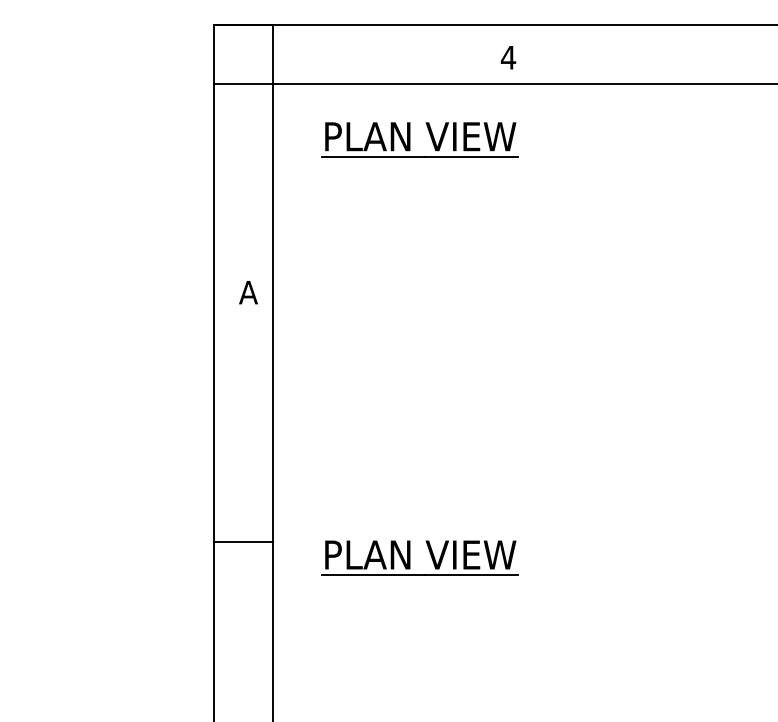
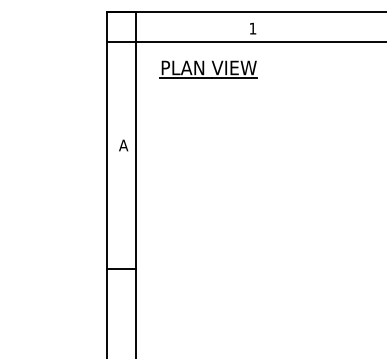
text: (507, 57) -> (252, 28), 4 -> 1
part: (419, 558) -> (208, 277), removed

